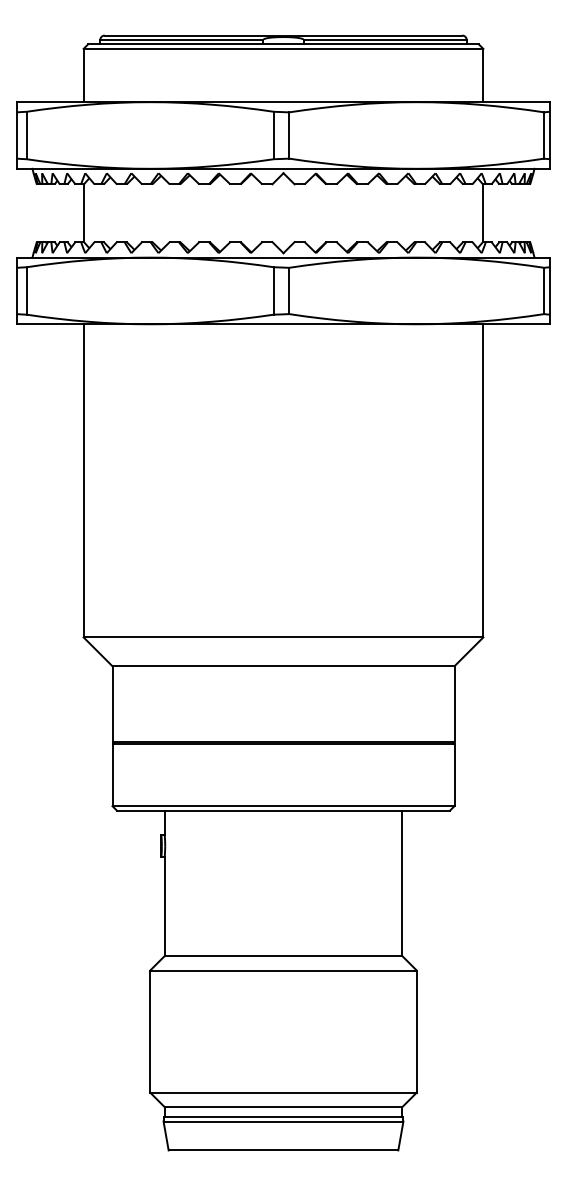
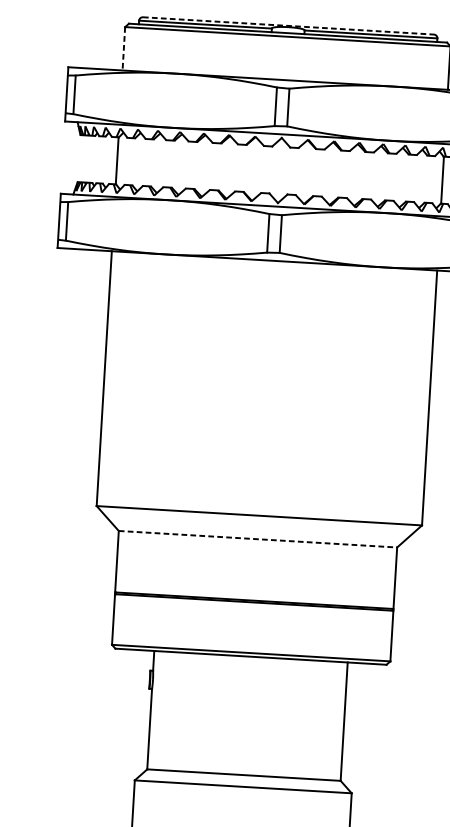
line: (283, 35) -> (288, 25), solid -> dashed
line: (83, 75) -> (123, 48), solid -> dashed
line: (284, 666) -> (258, 539), solid -> dashed

